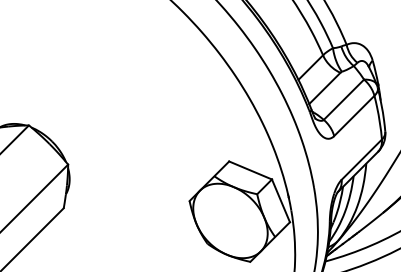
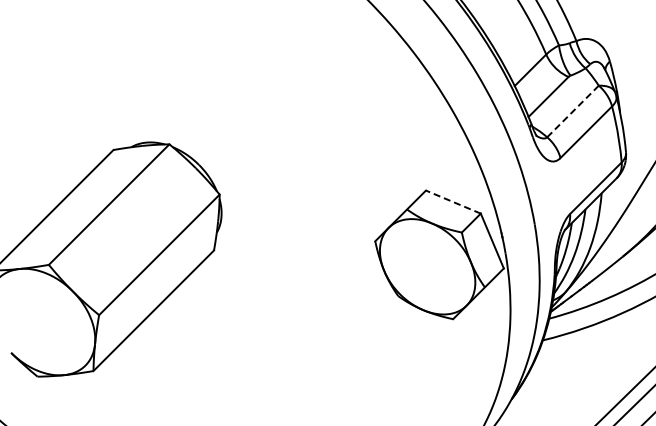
line: (344, 99) -> (573, 111), solid -> dashed
line: (250, 170) -> (453, 202), solid -> dashed

